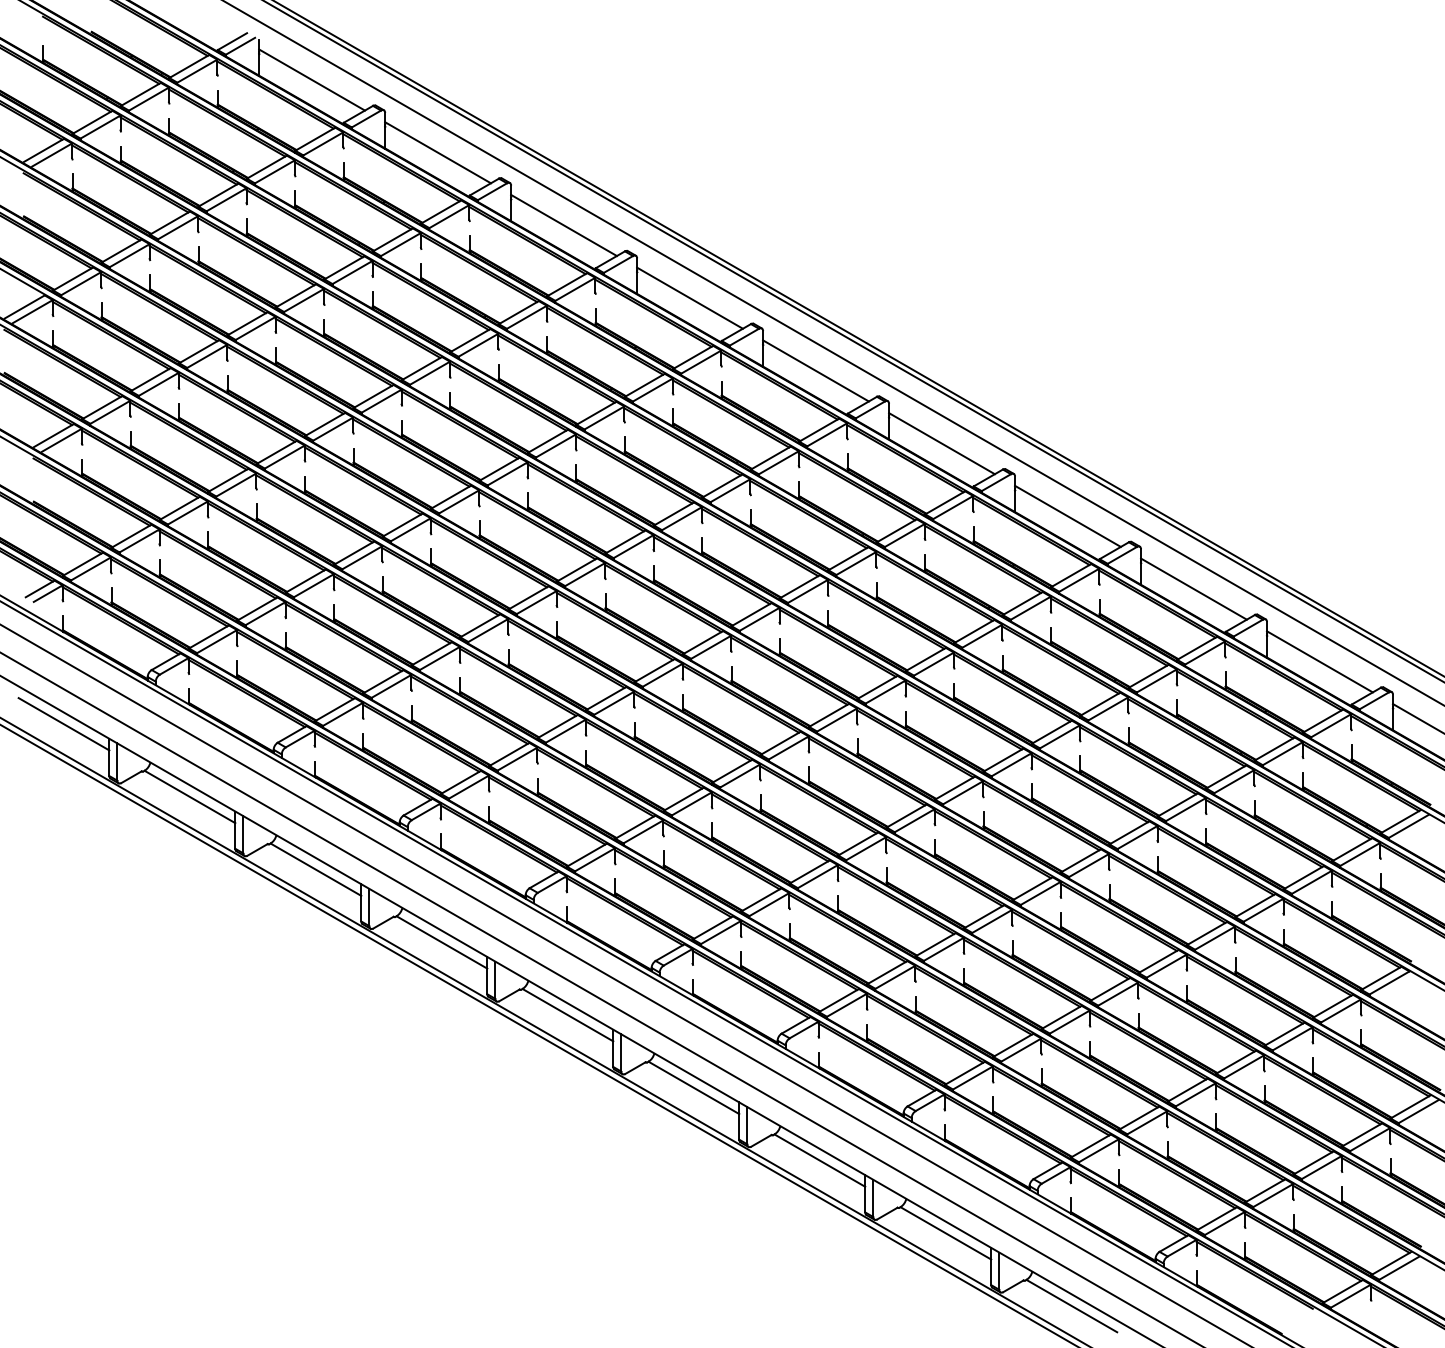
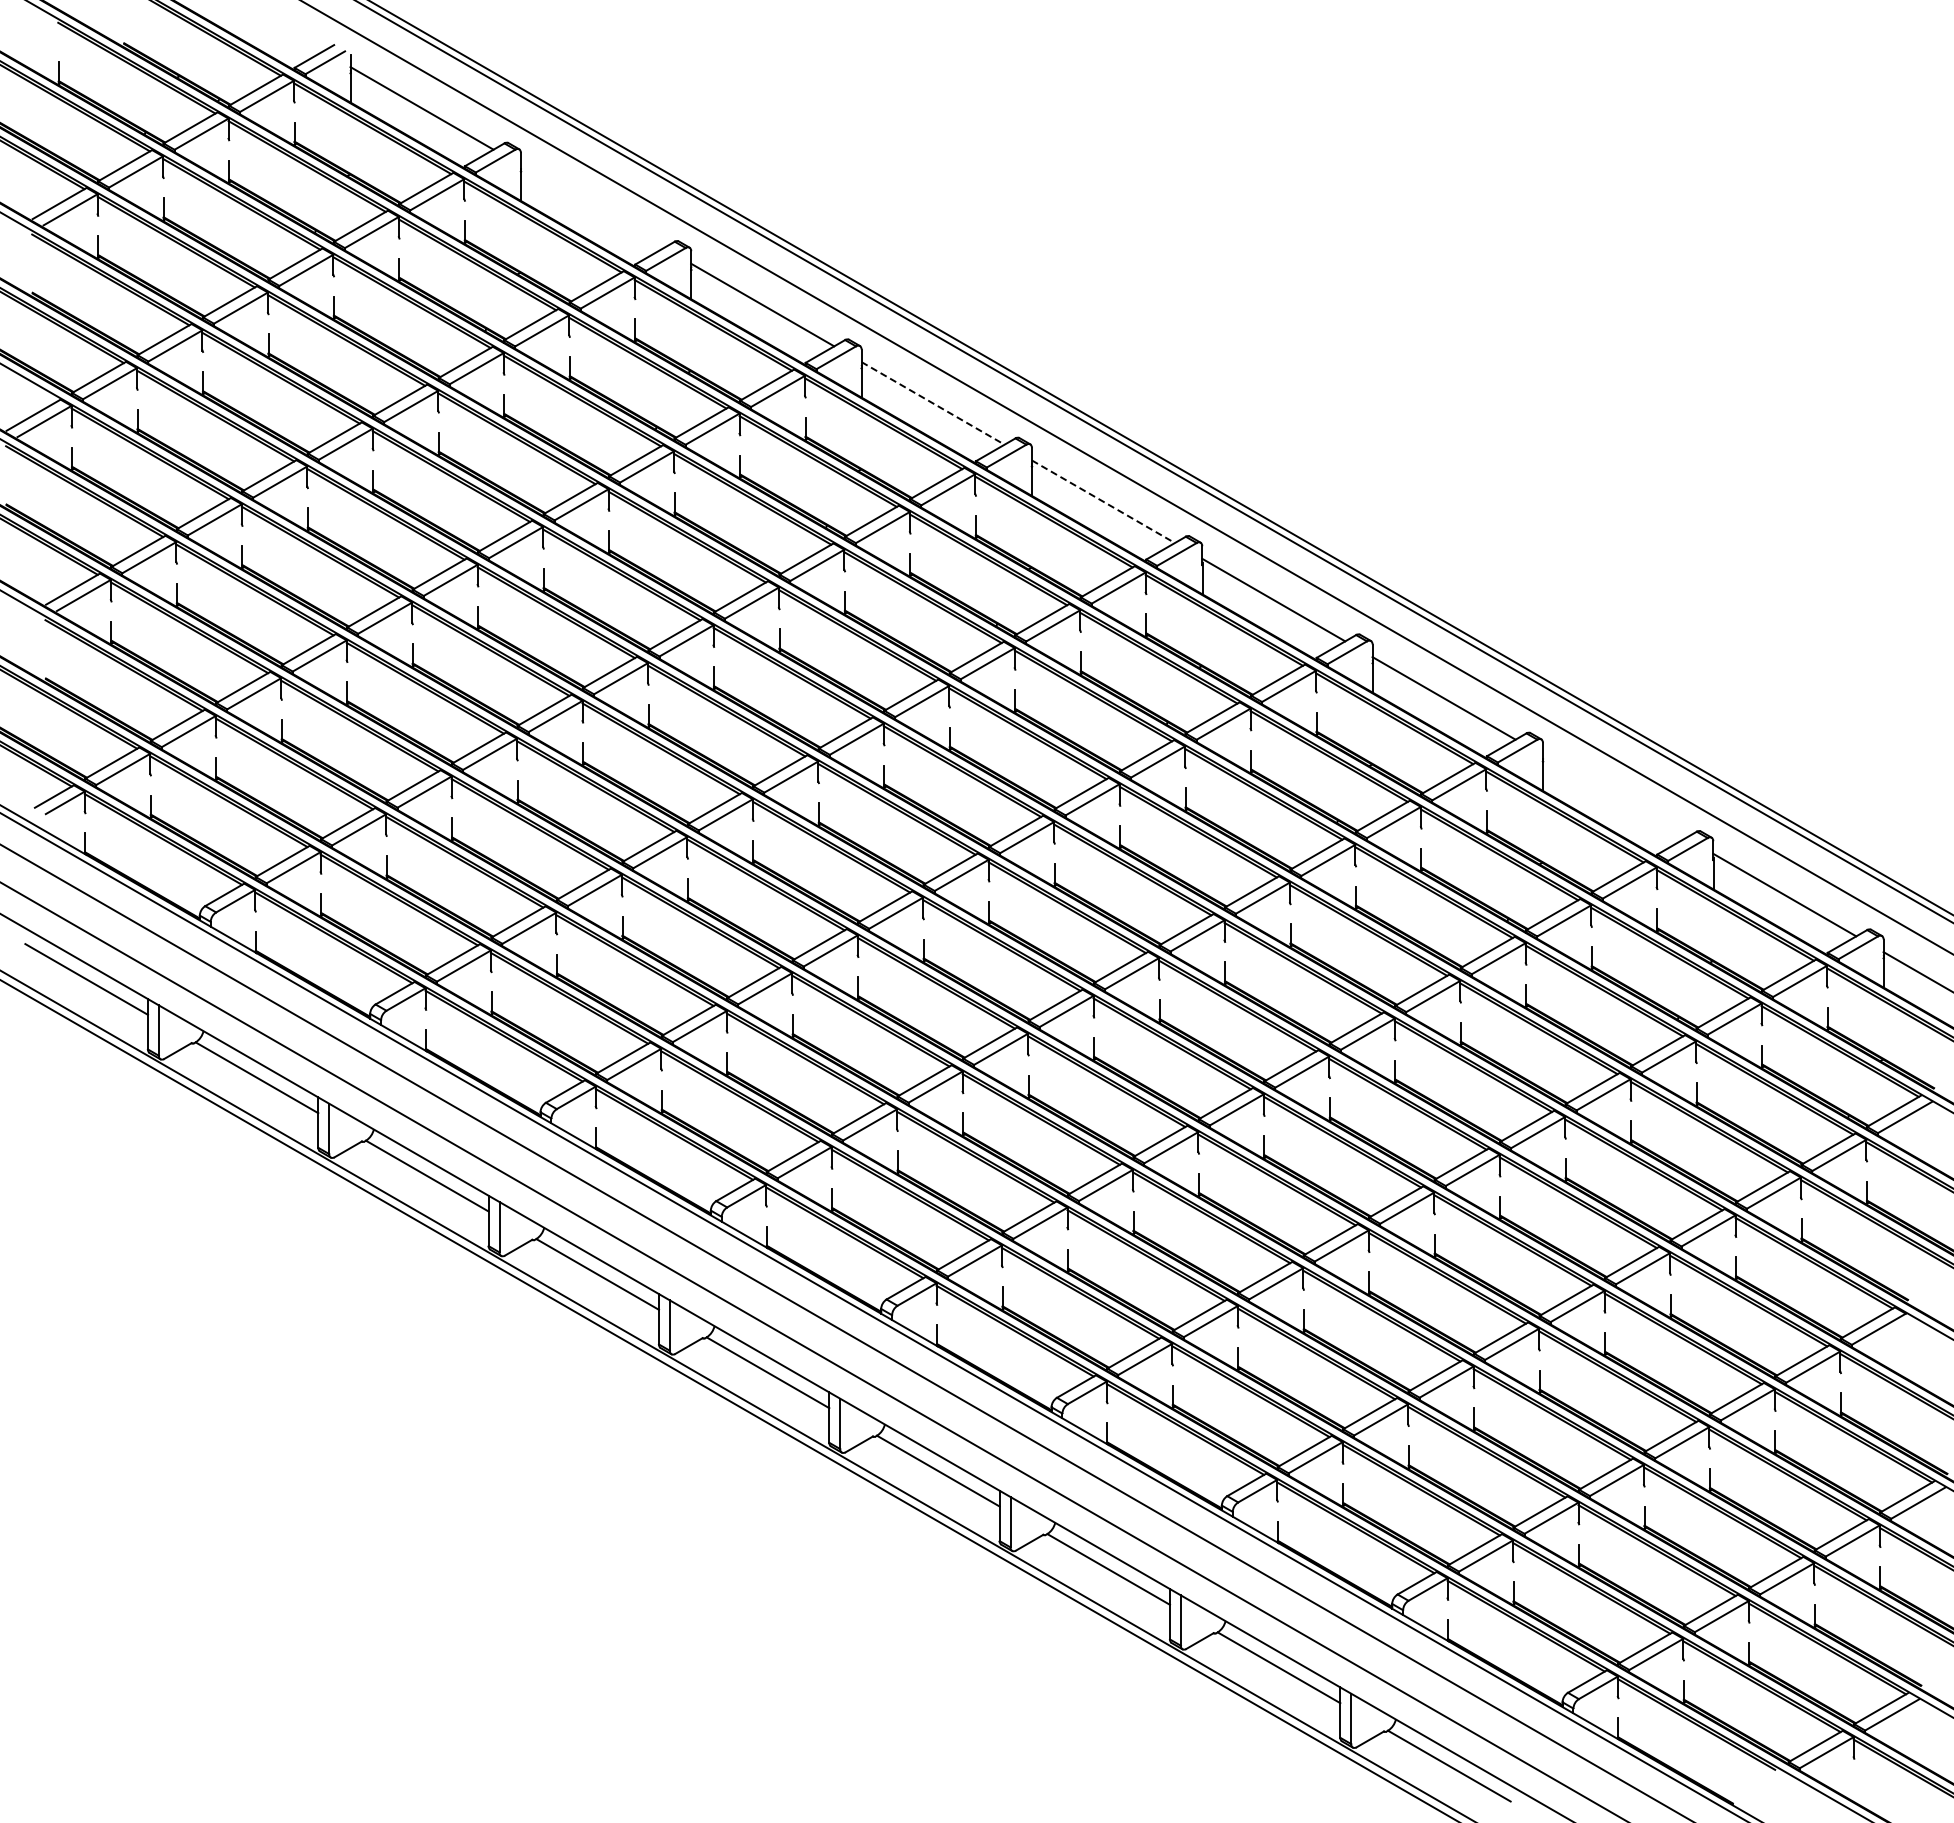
line: (437, 152) -> (591, 206), removed
line: (690, 298) -> (933, 403), solid -> dashed
line: (816, 370) -> (1103, 501), solid -> dashed
line: (1193, 588) -> (1613, 796), removed

